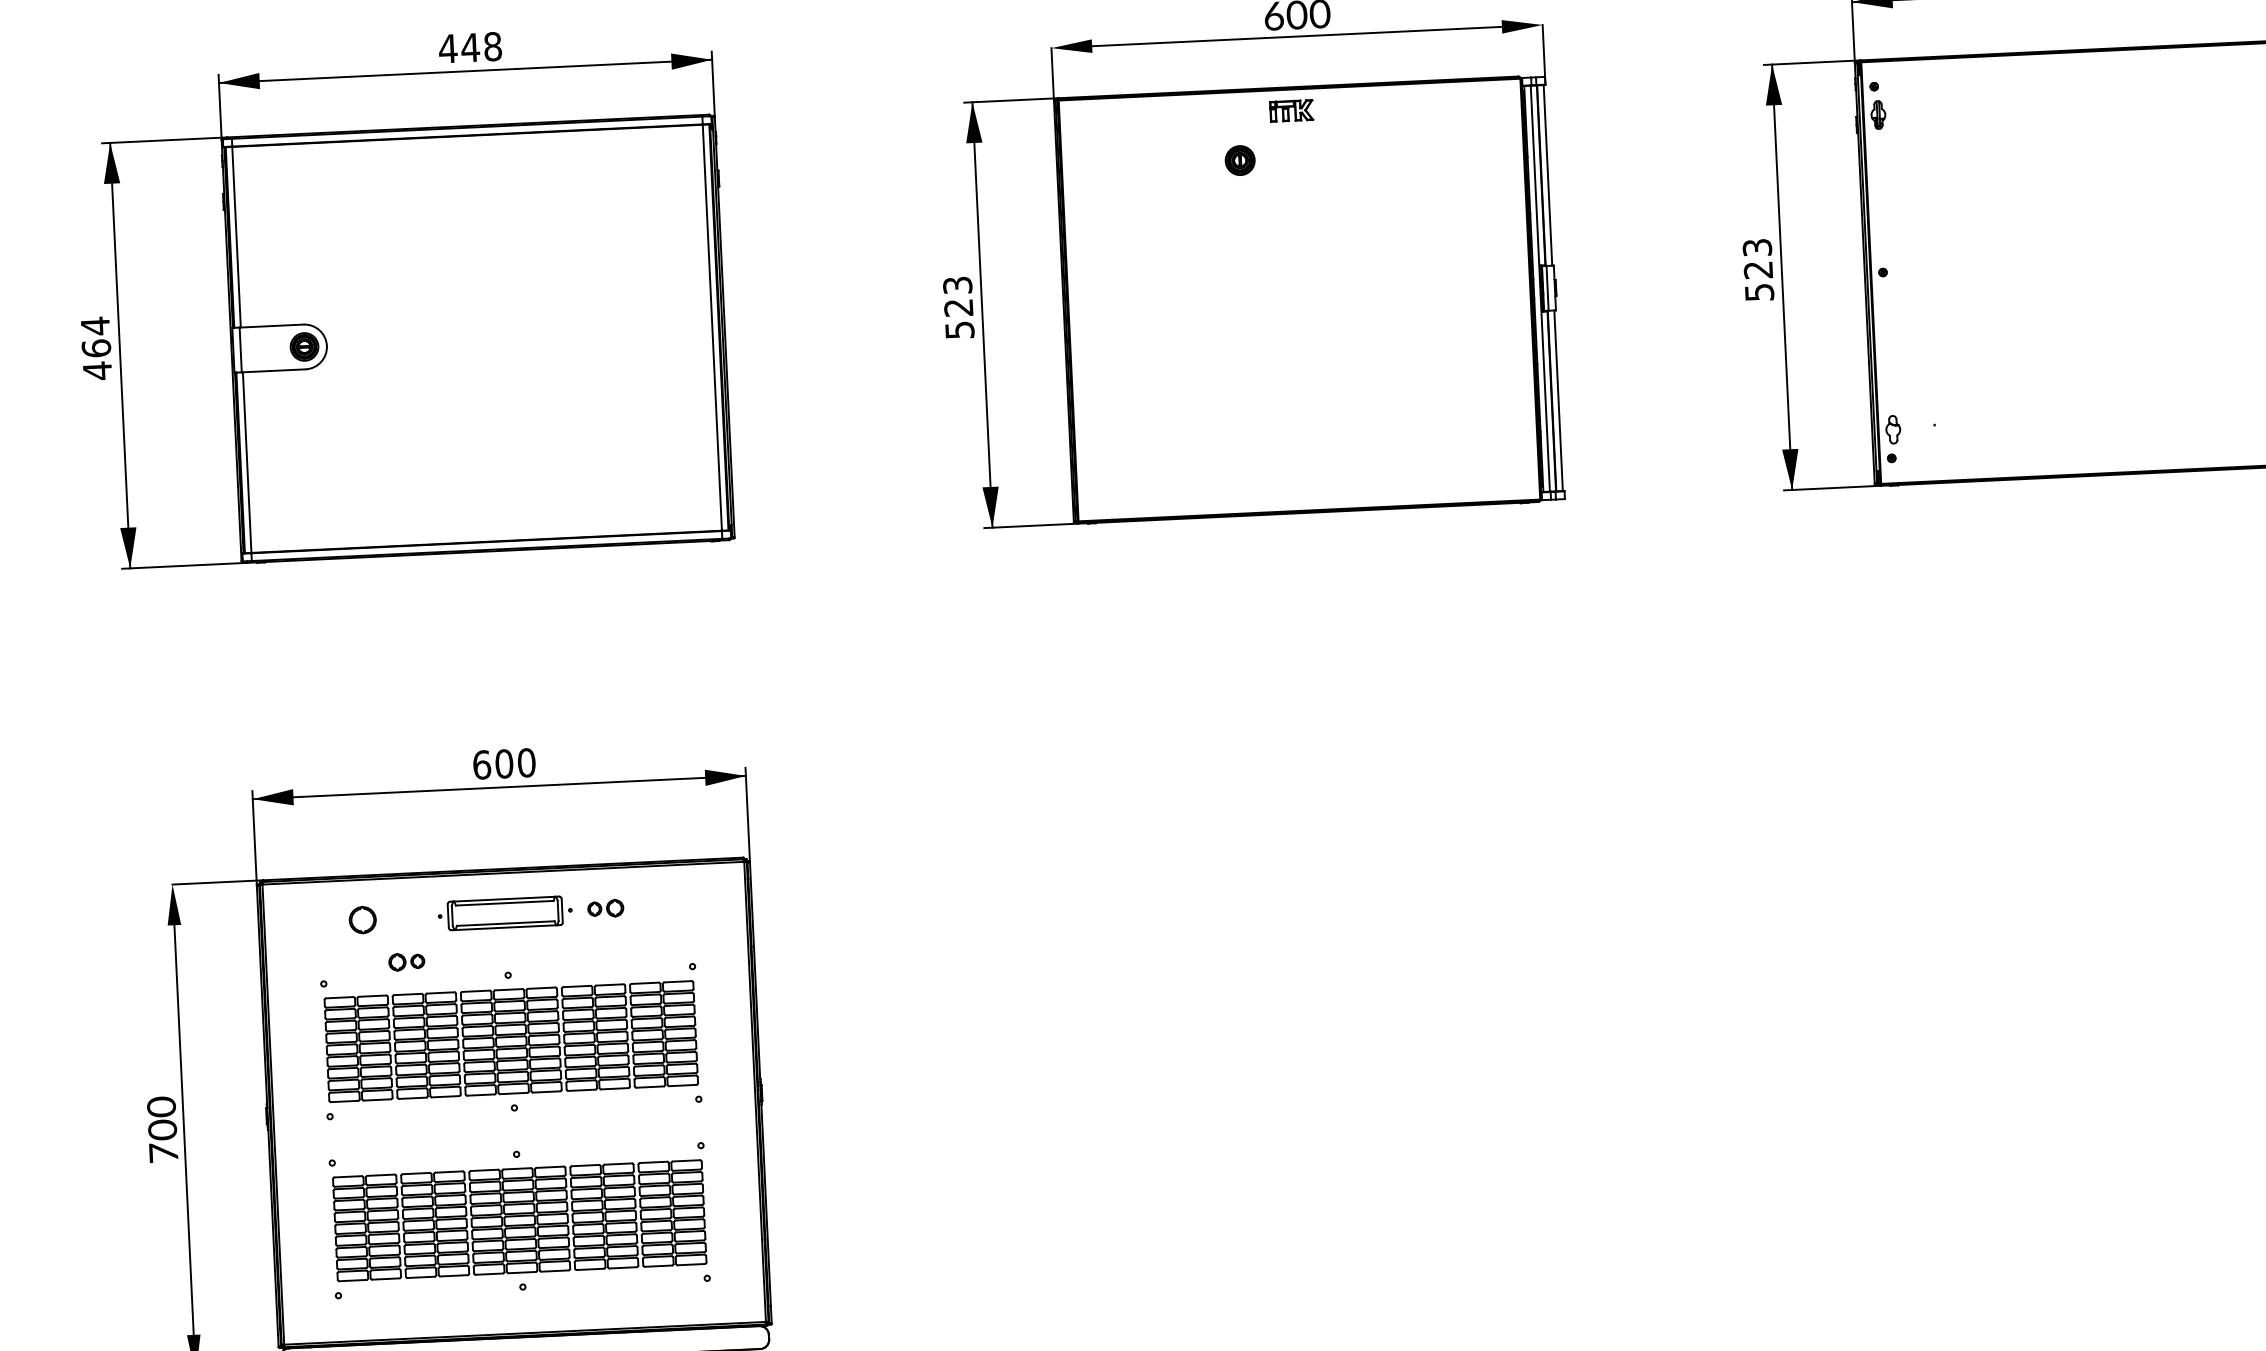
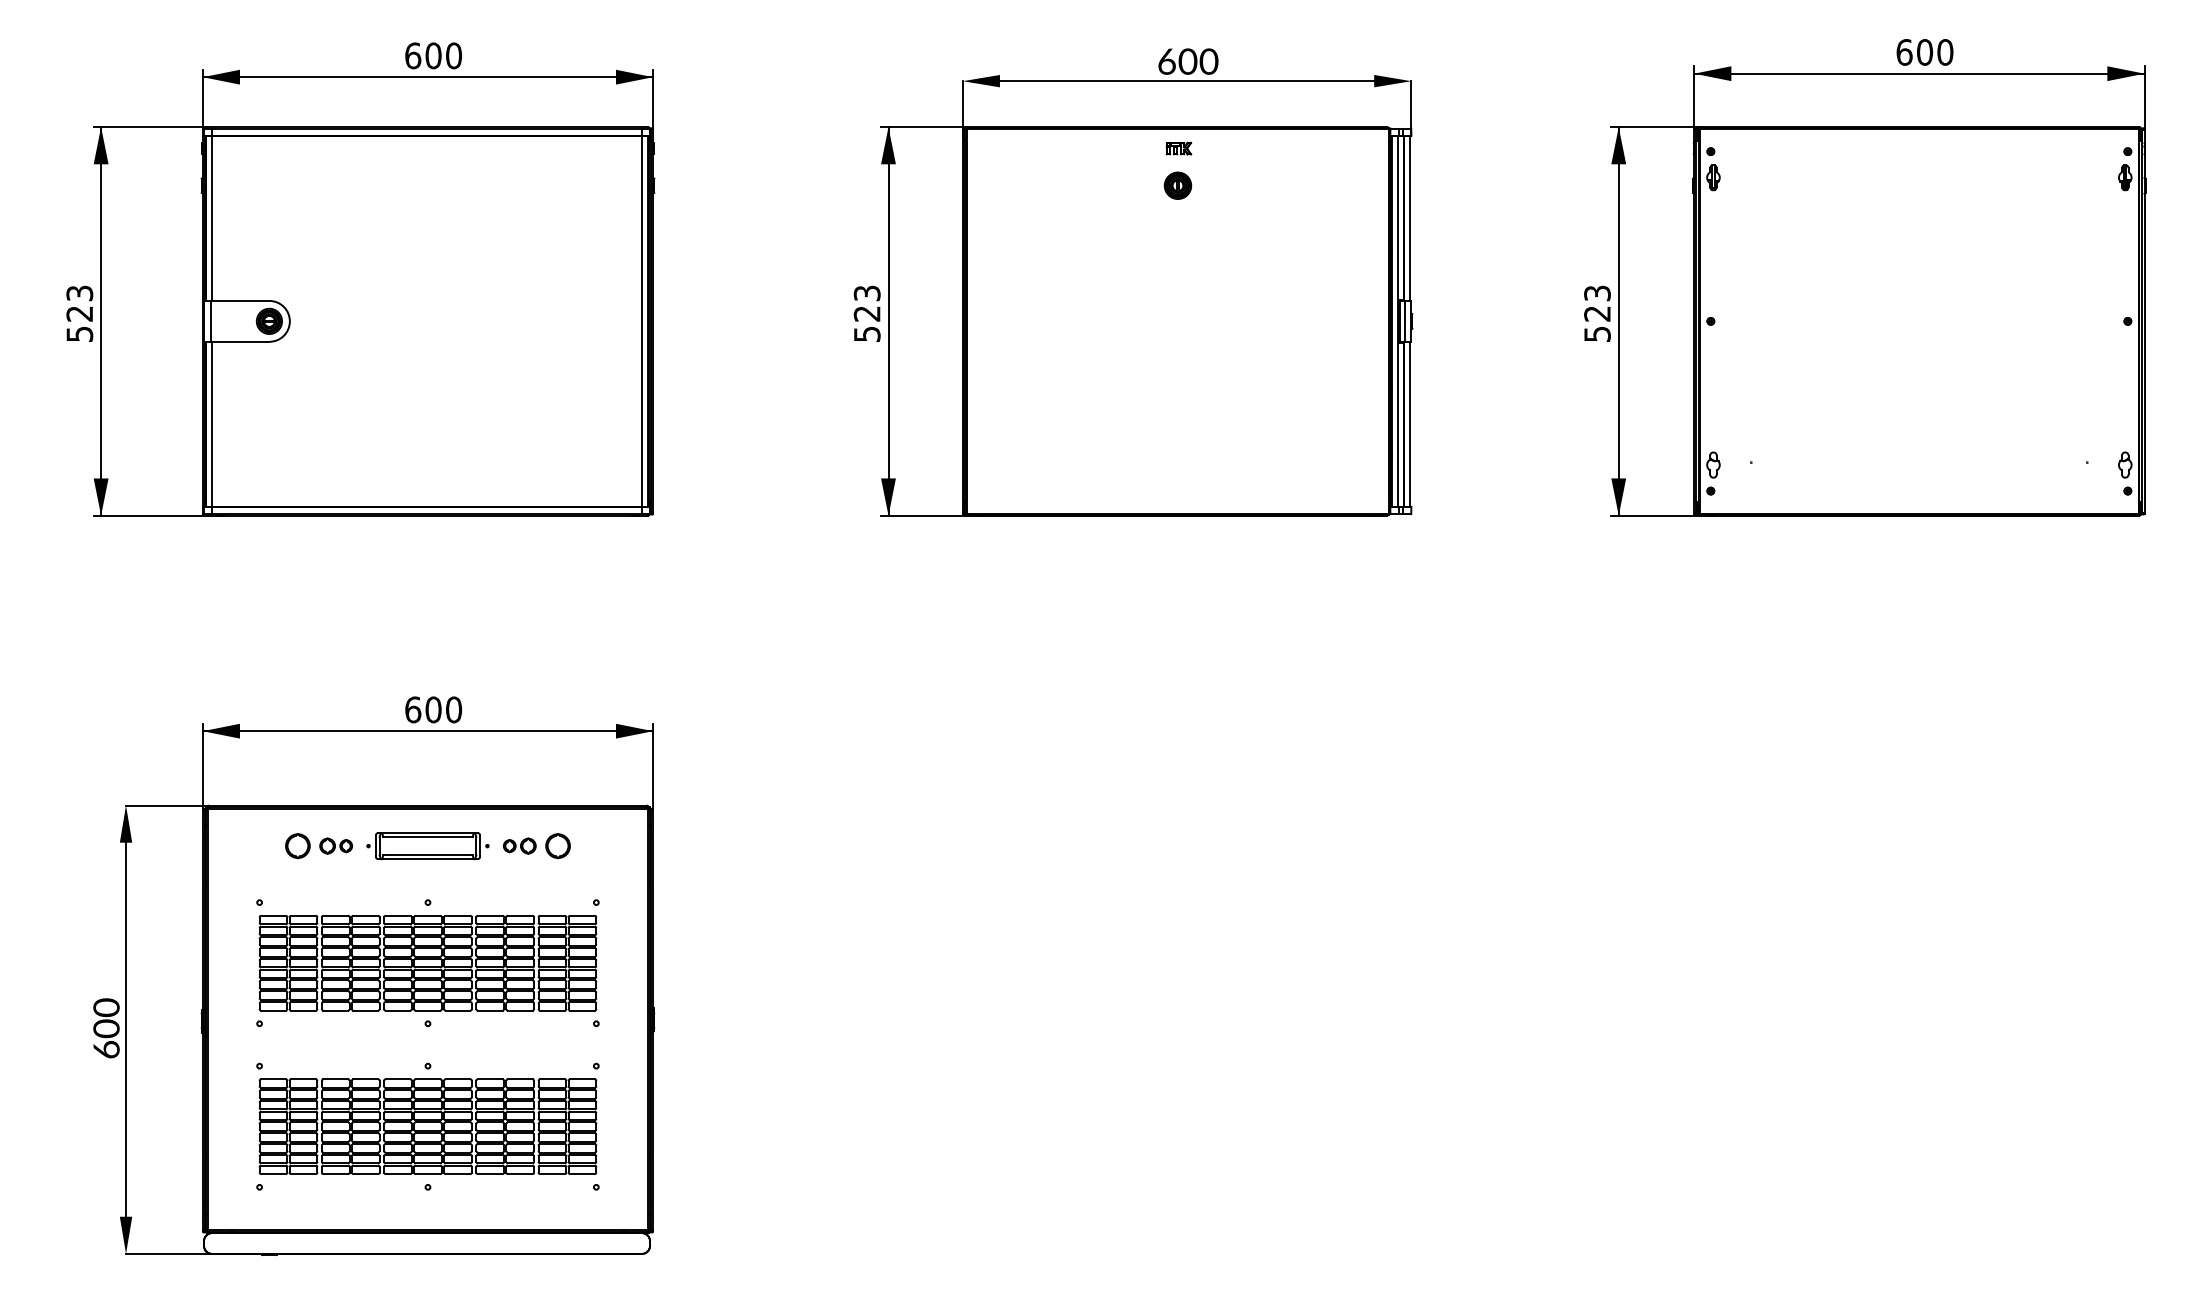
text: (470, 47) -> (433, 55), 448 -> 600
part: (1291, 110) -> (1178, 148), size x0.62
part: (1239, 160) -> (1177, 185), moved
text: (96, 348) -> (79, 313), 464 -> 523
part: (647, 907) -> (557, 846), added
part: (406, 961) -> (335, 845), moved
text: (163, 1152) -> (106, 1049), 700 -> 600

